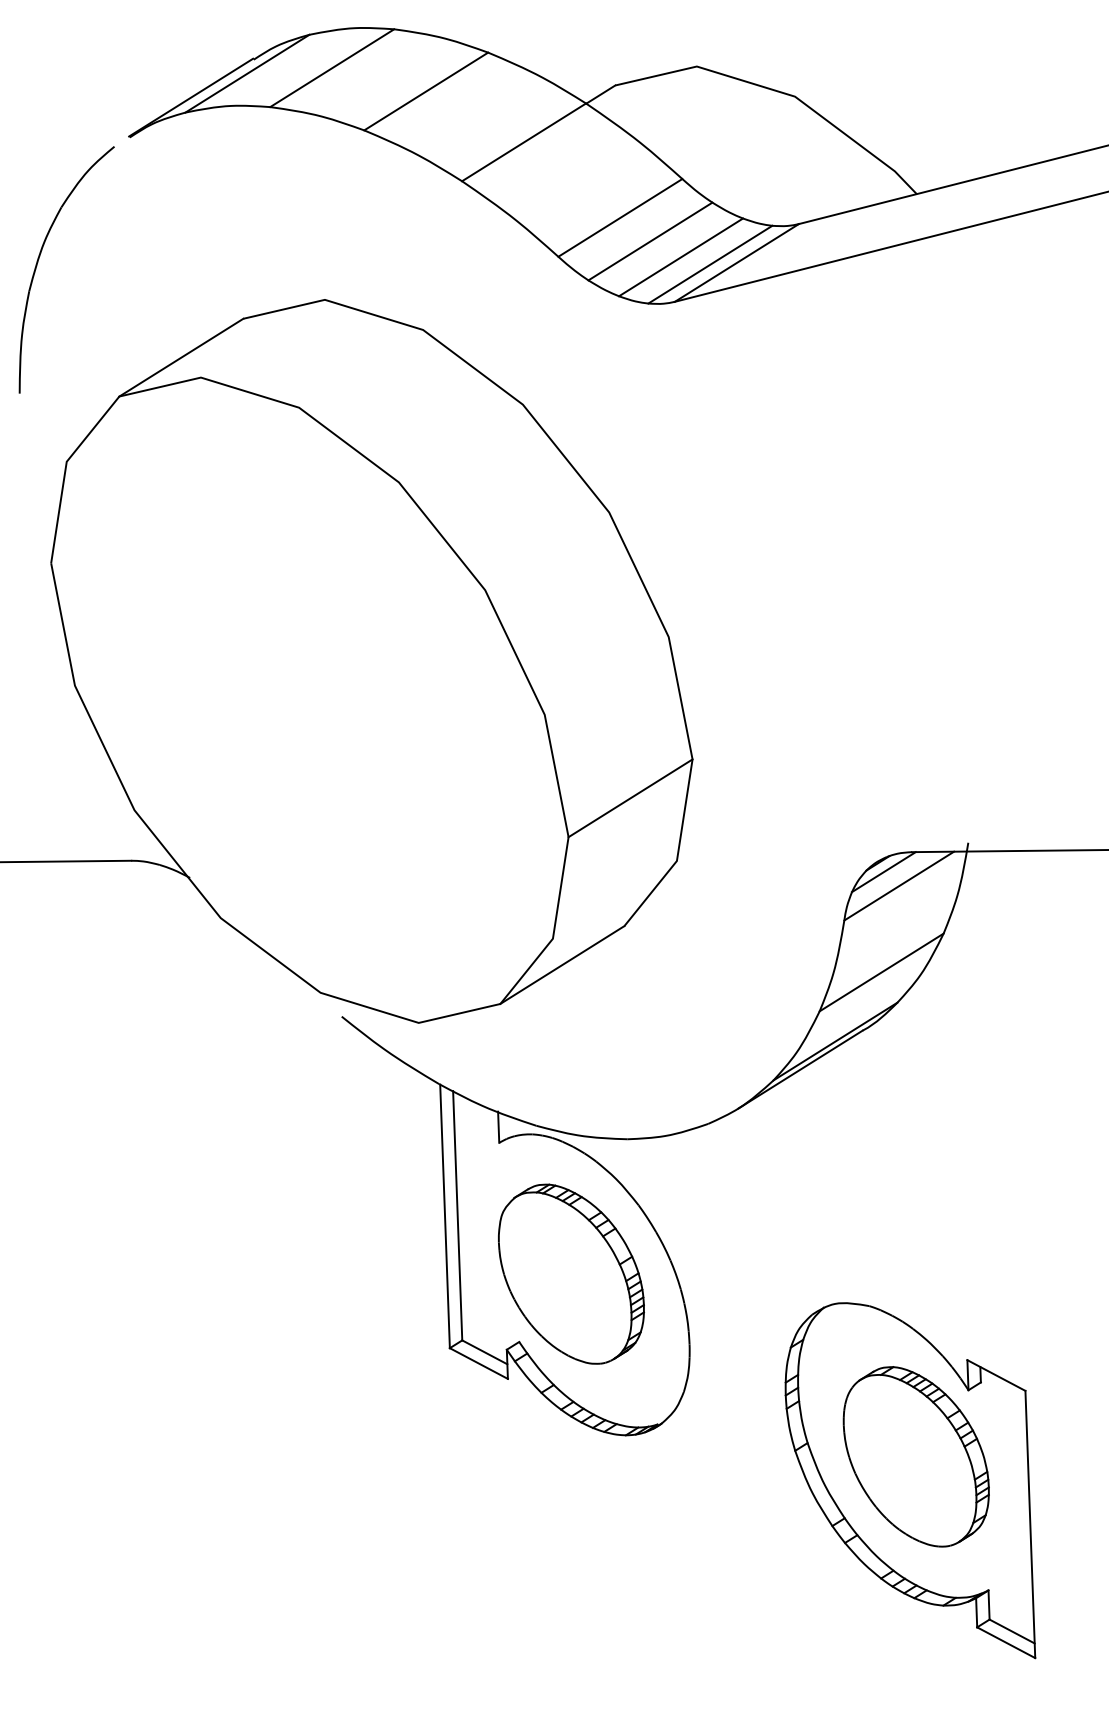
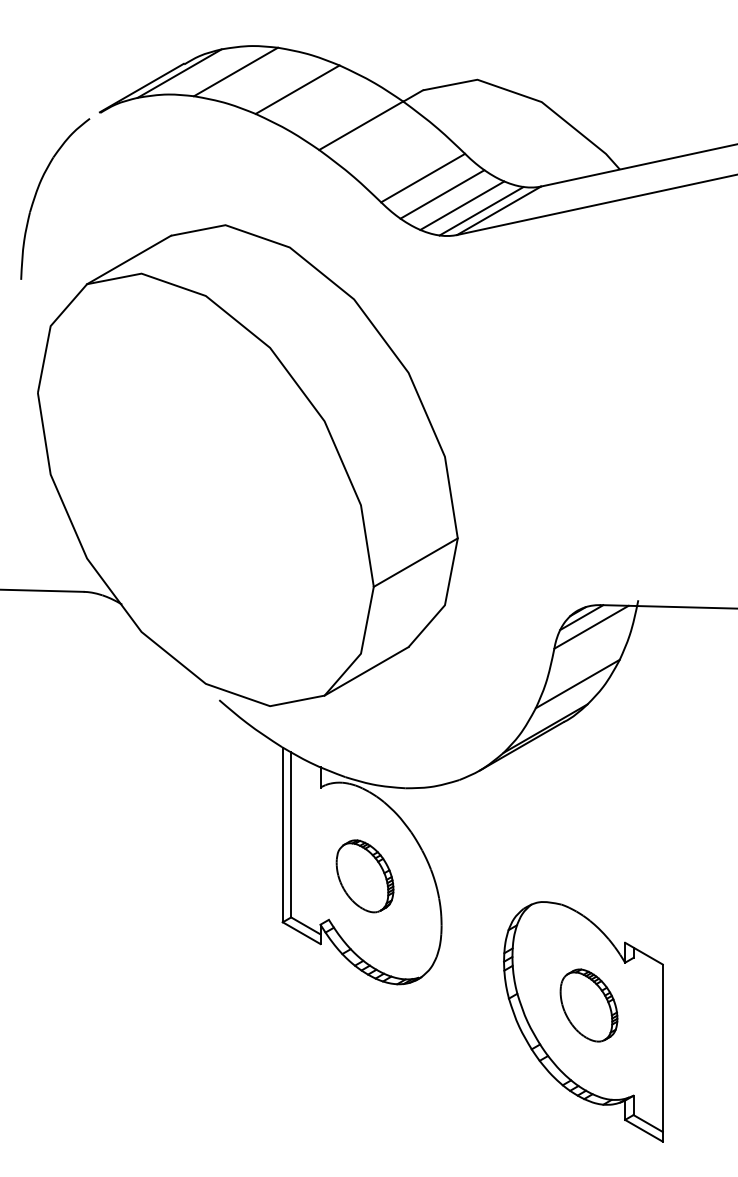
part: (570, 1274) -> (364, 876), size x0.6
part: (915, 1456) -> (588, 1005), size x0.6

